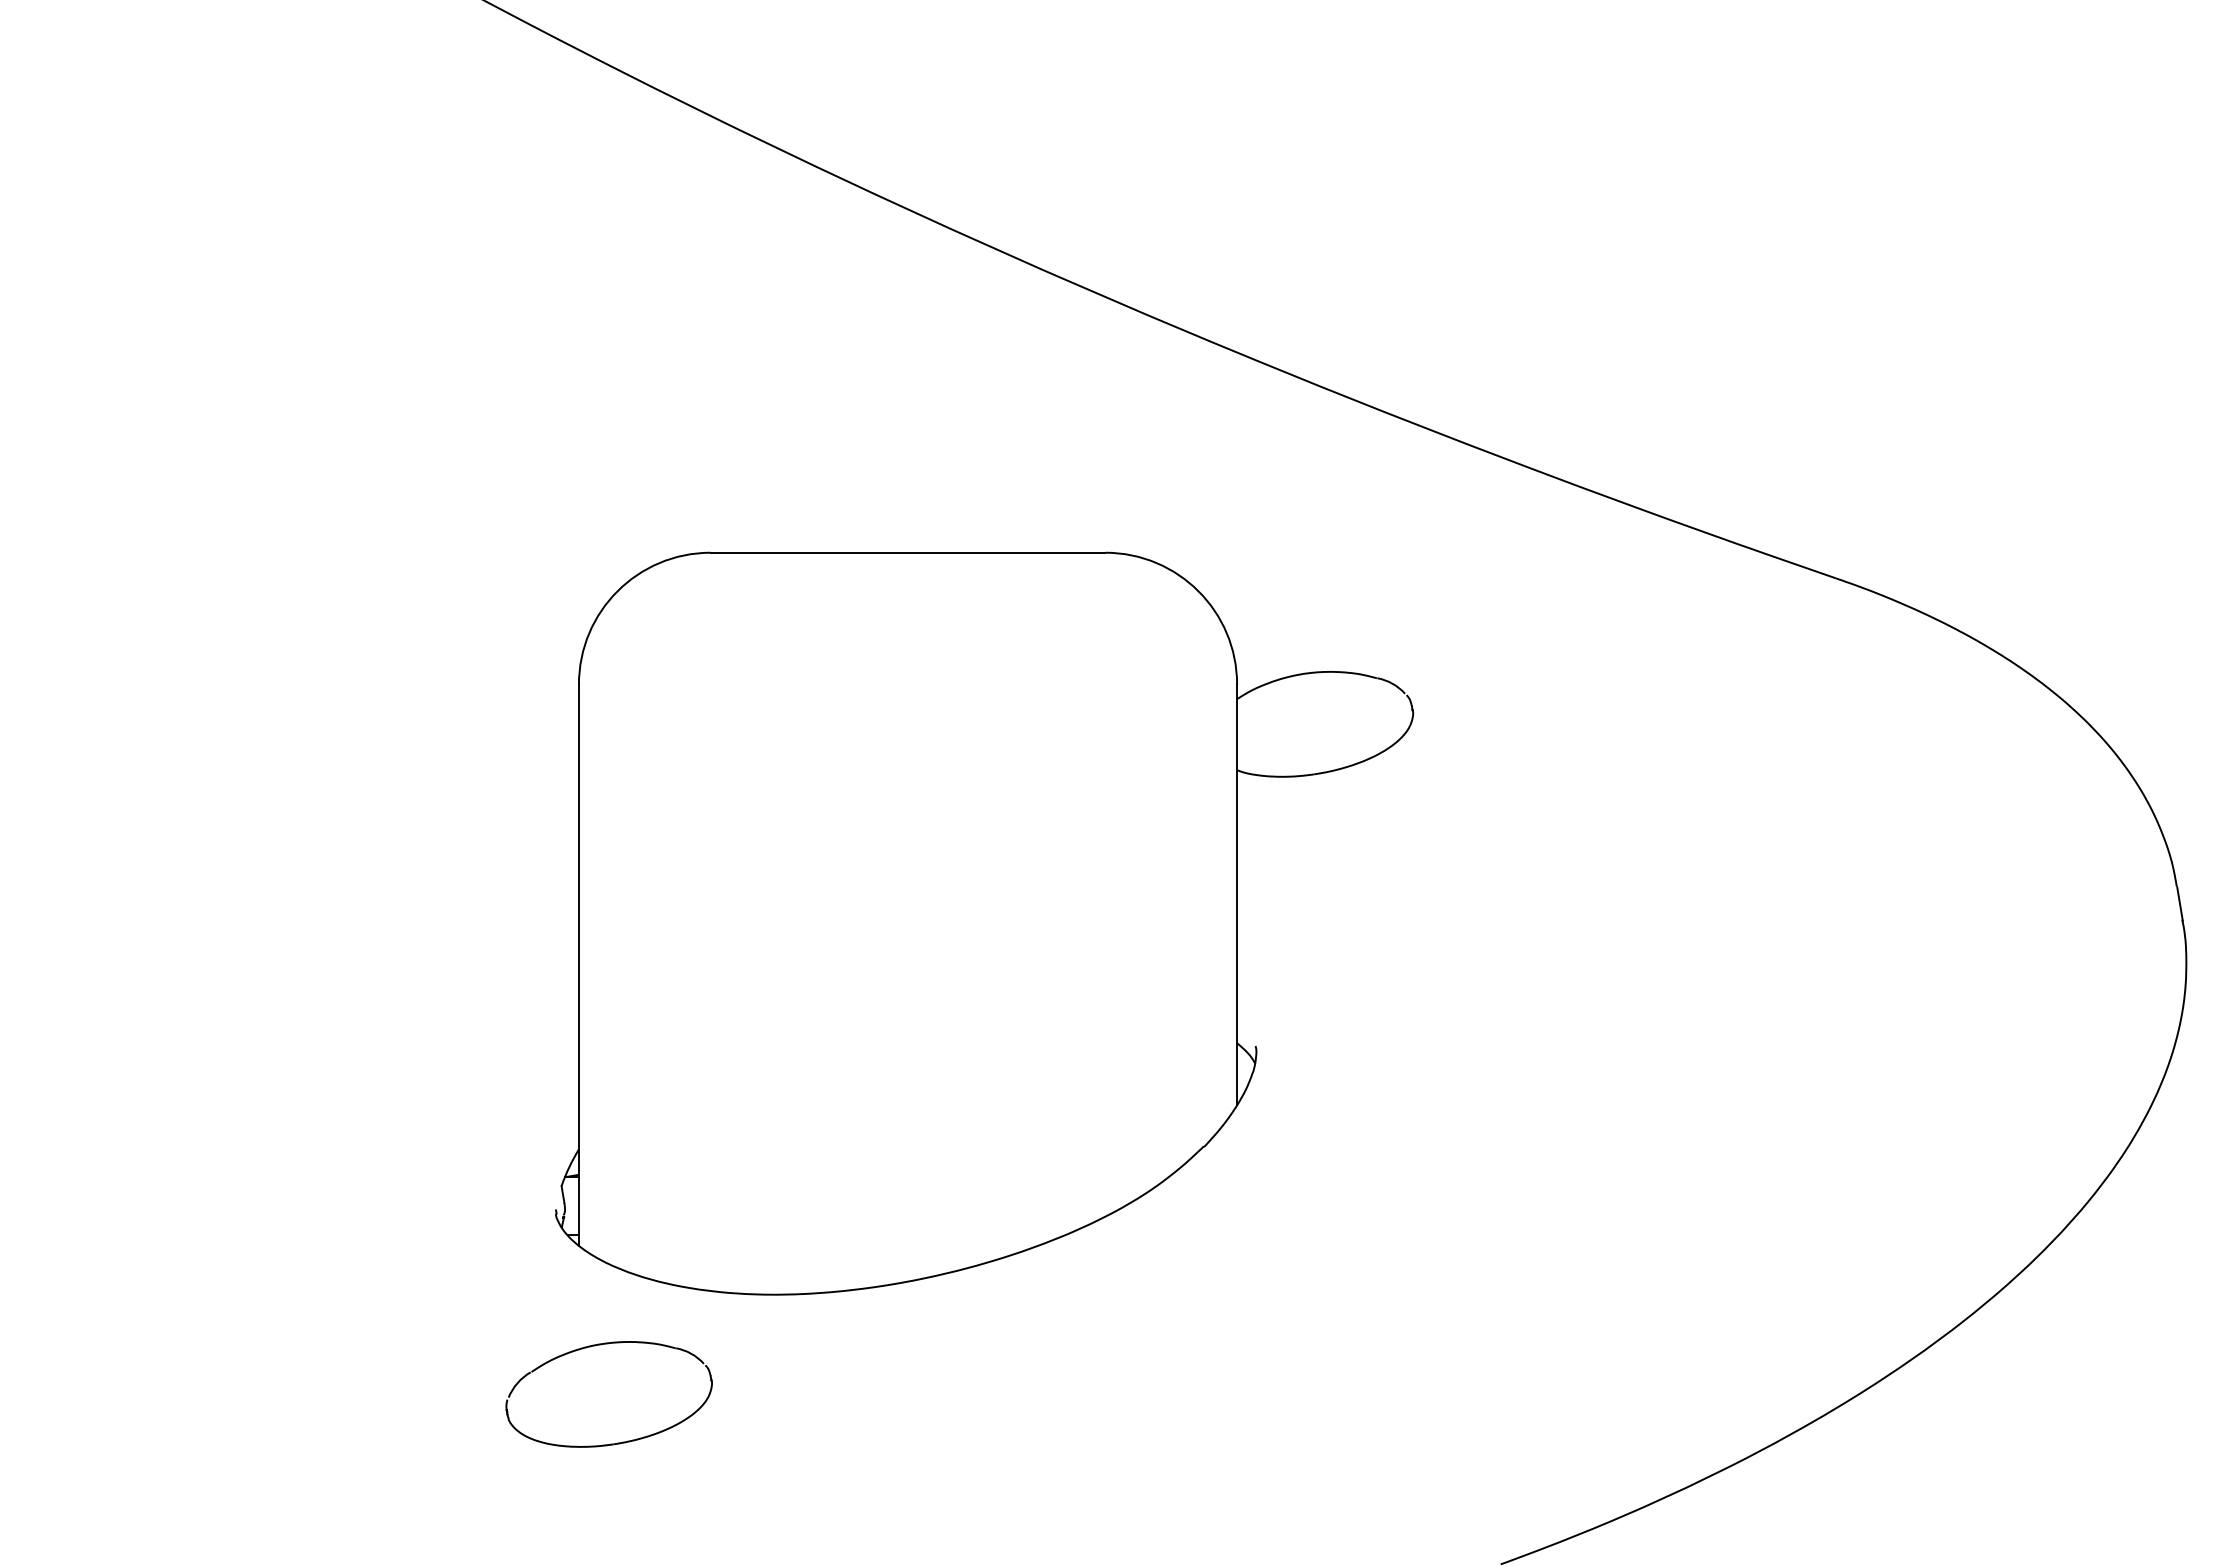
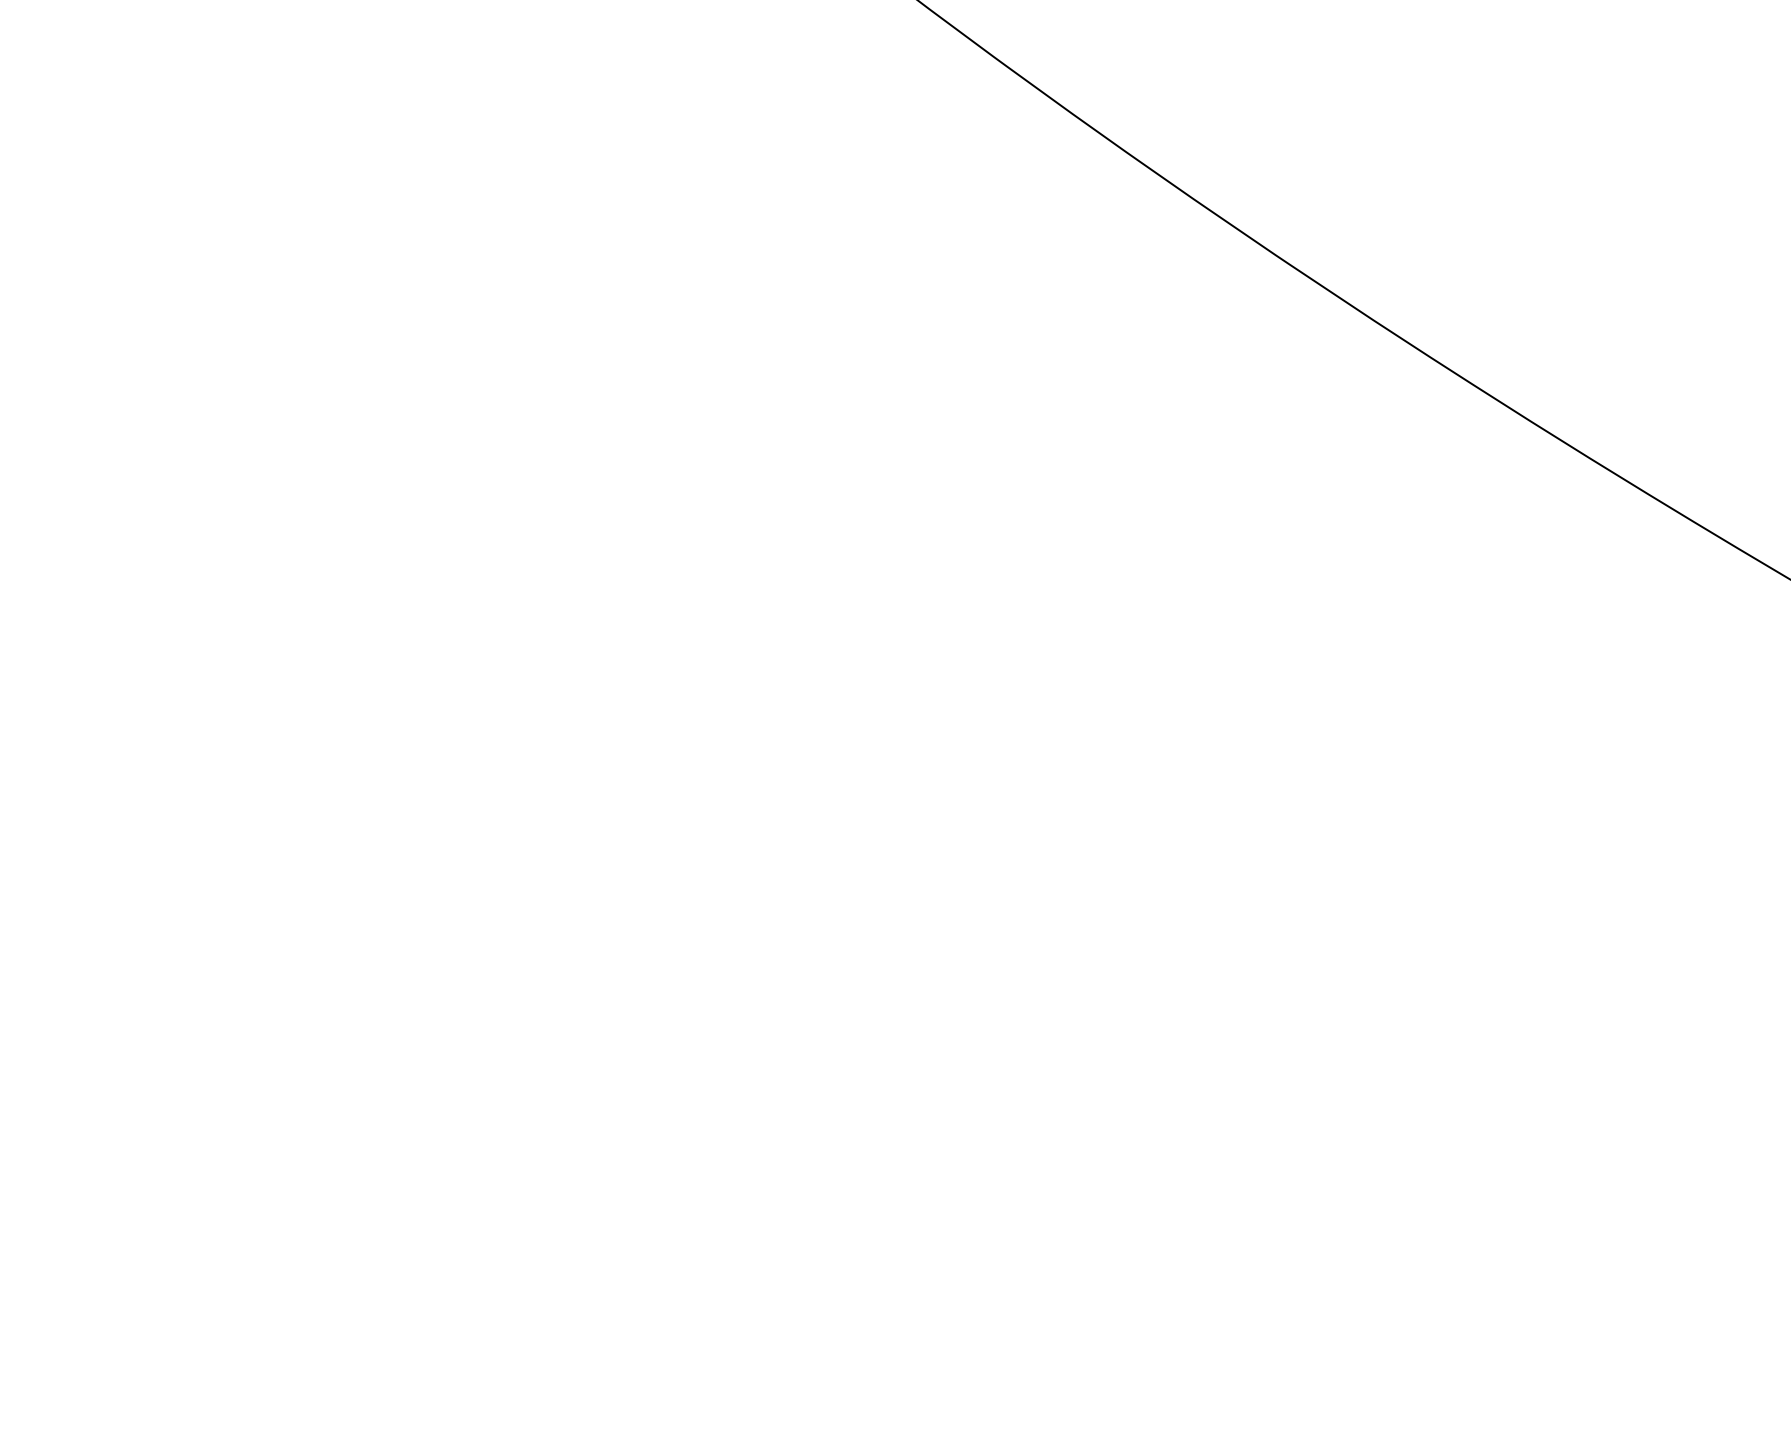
part: (984, 923) -> (1104, 888), removed
part: (617, 1442) -> (650, 1333), removed

